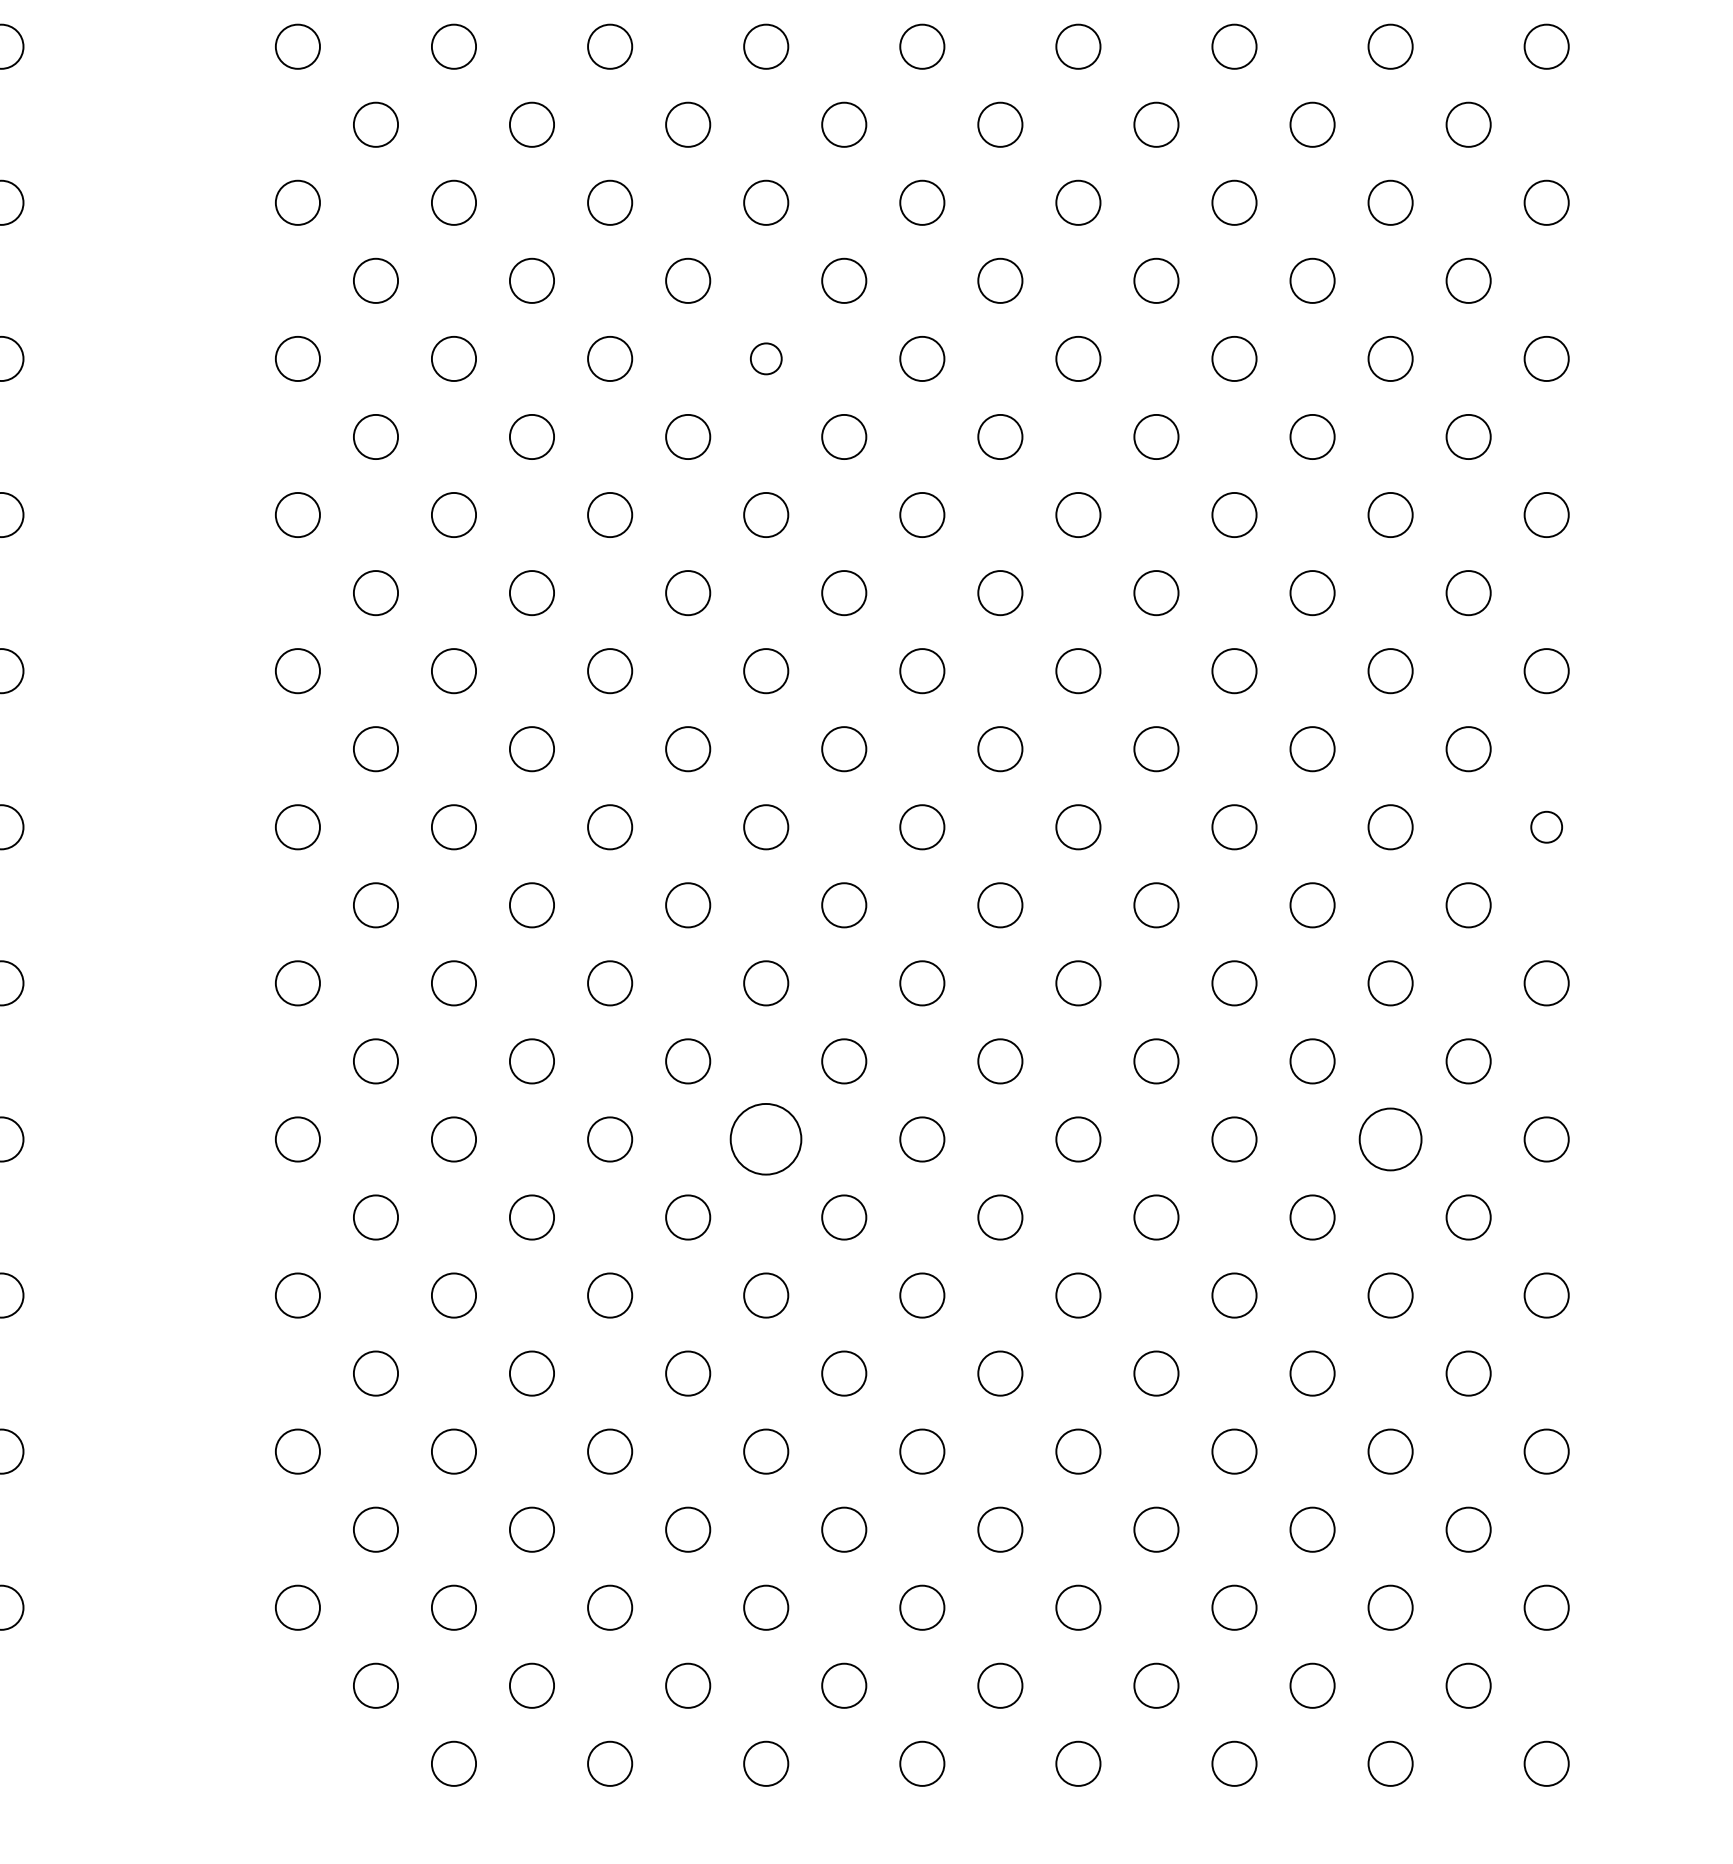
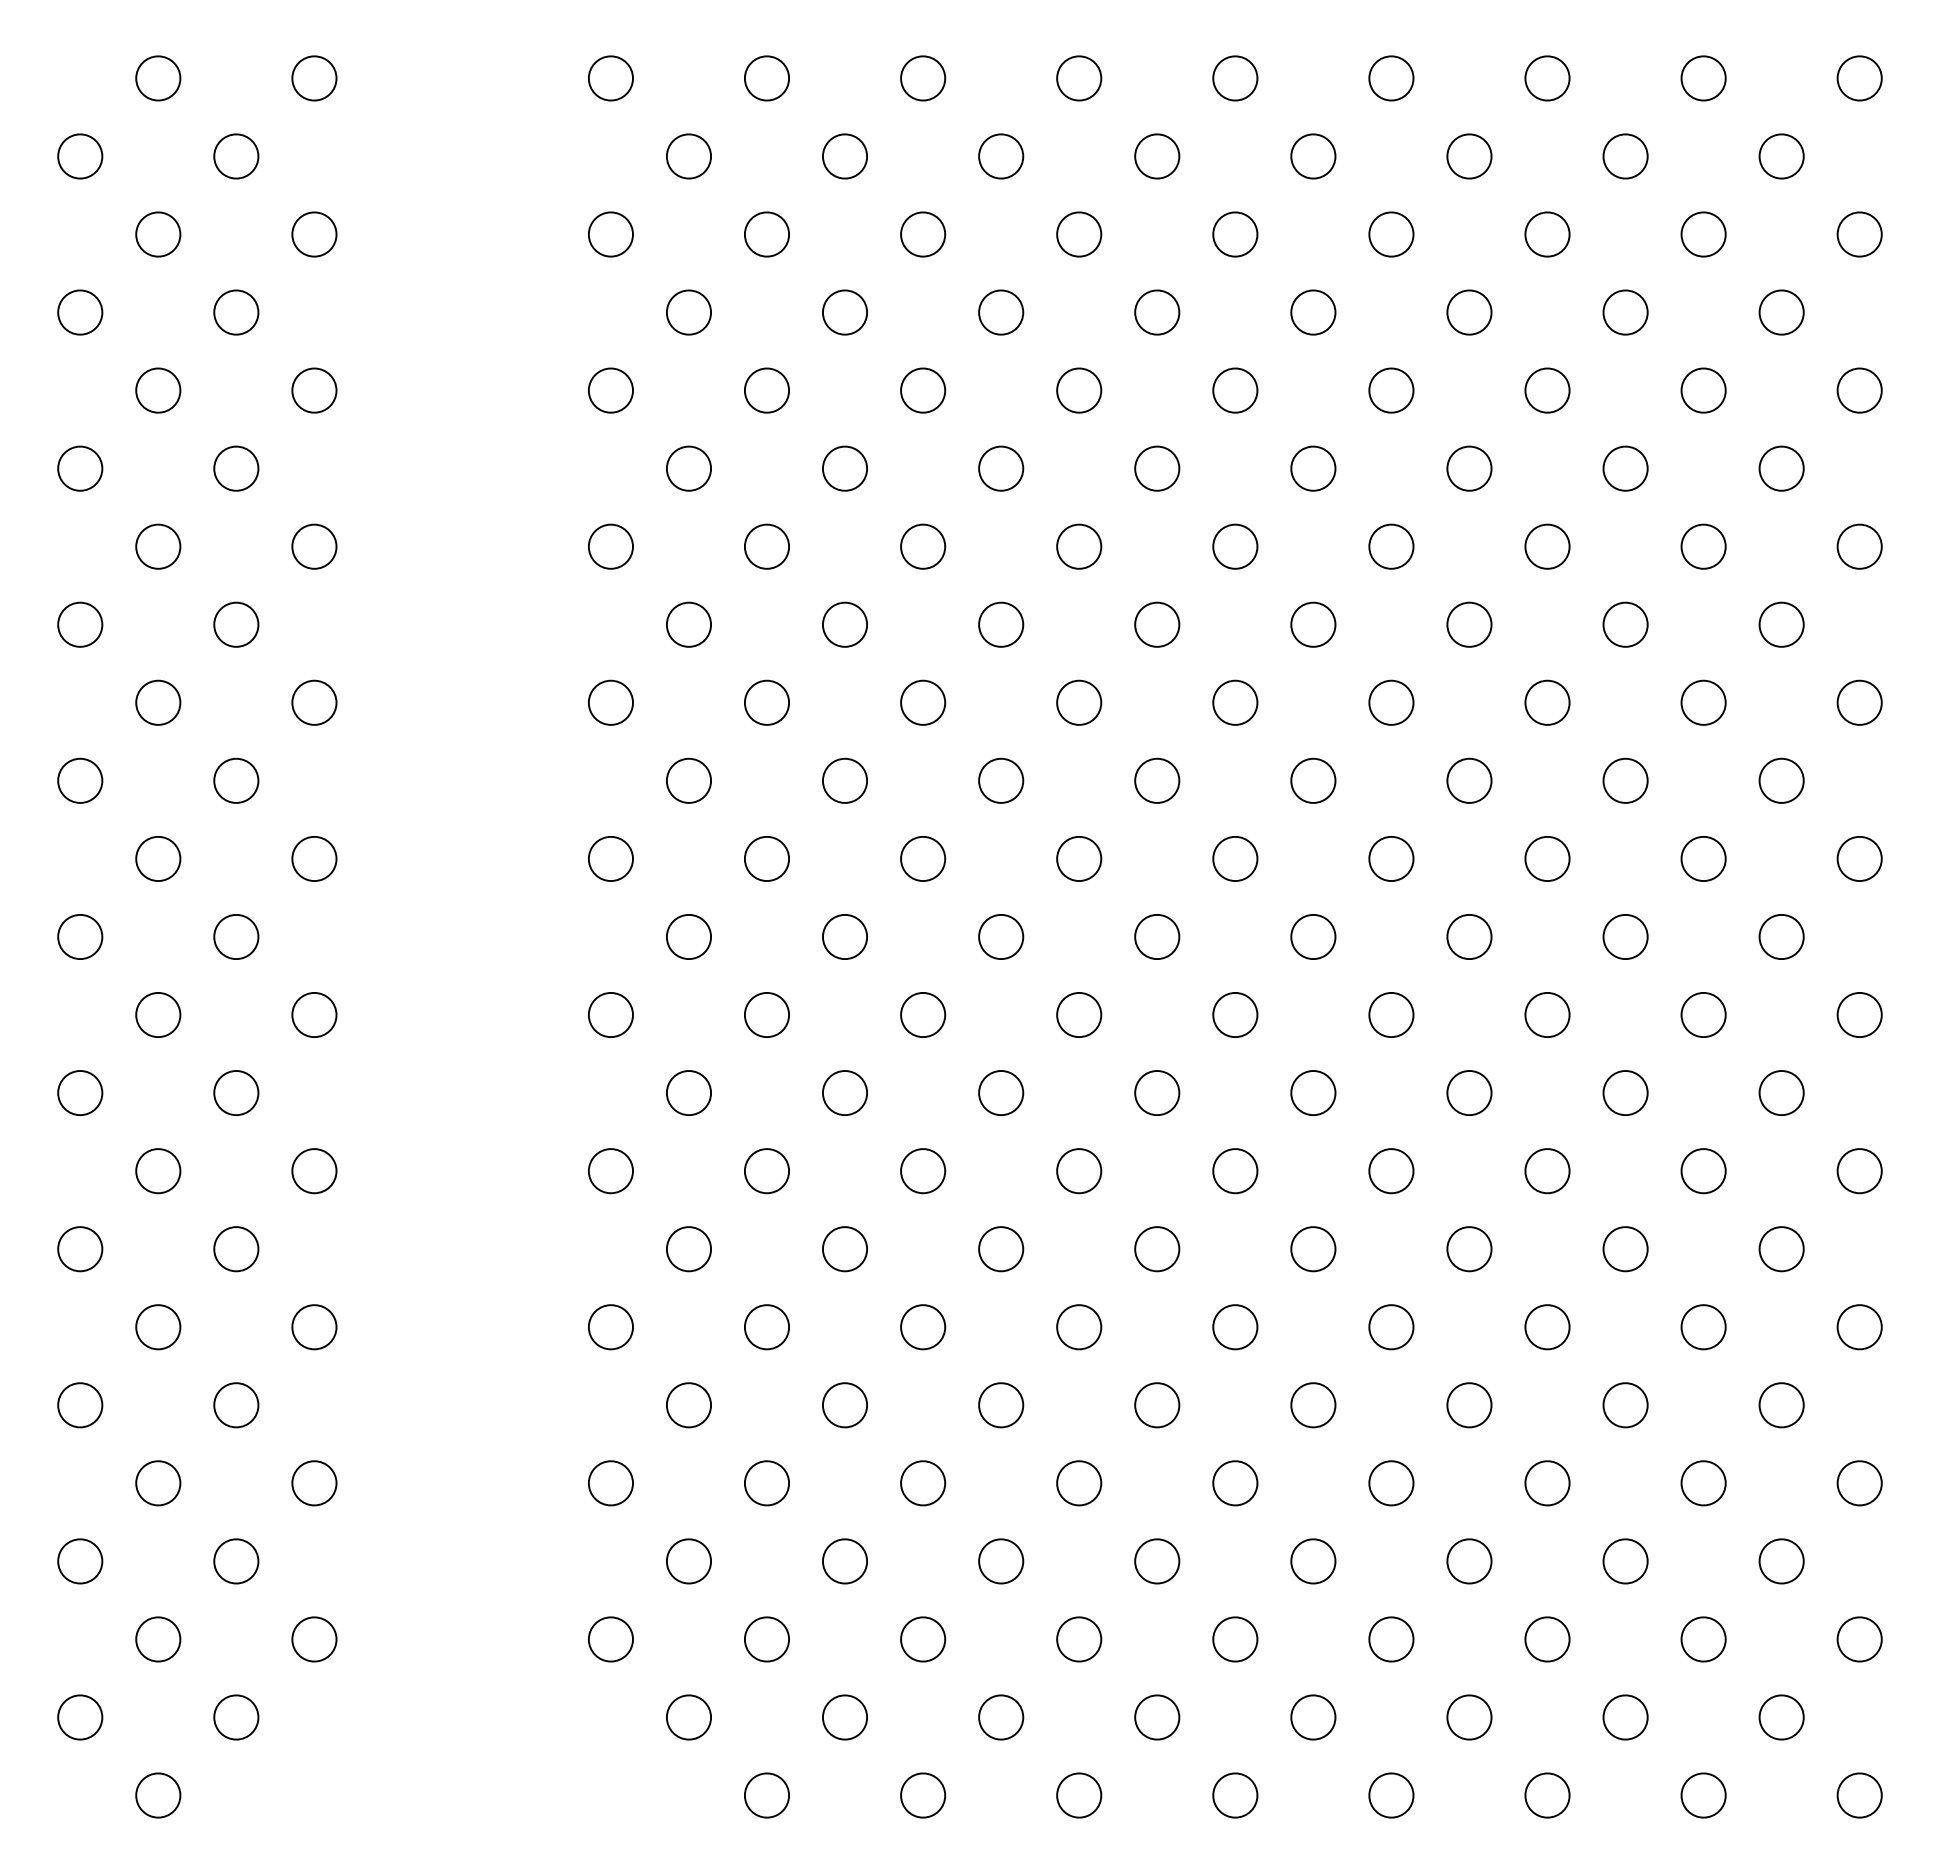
circle: (766, 358) -> (1079, 390), size x1.43
circle: (1546, 826) -> (1859, 858), size x1.43
circle: (766, 1139) -> (1079, 1171), size x0.62
circle: (1390, 1139) -> (1703, 1171), size x0.71

